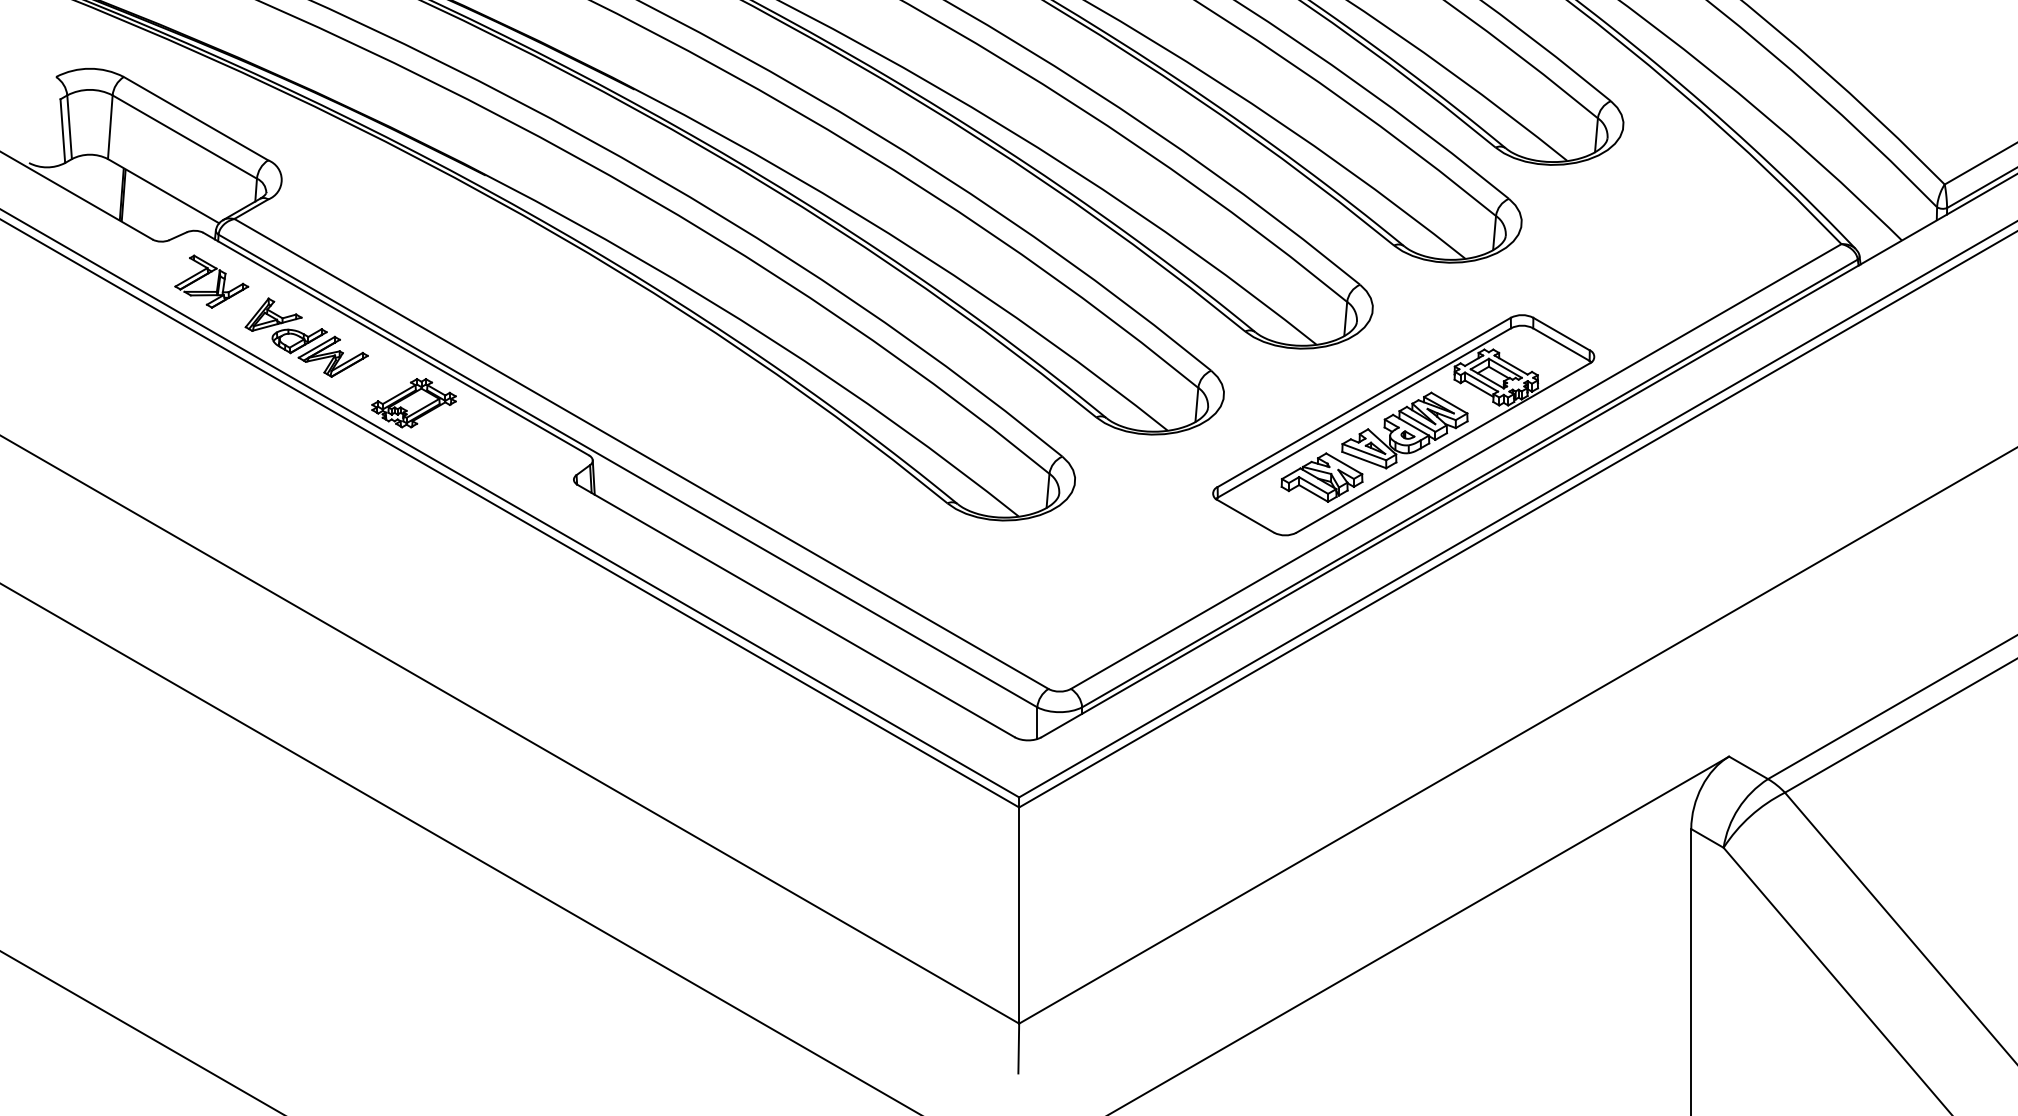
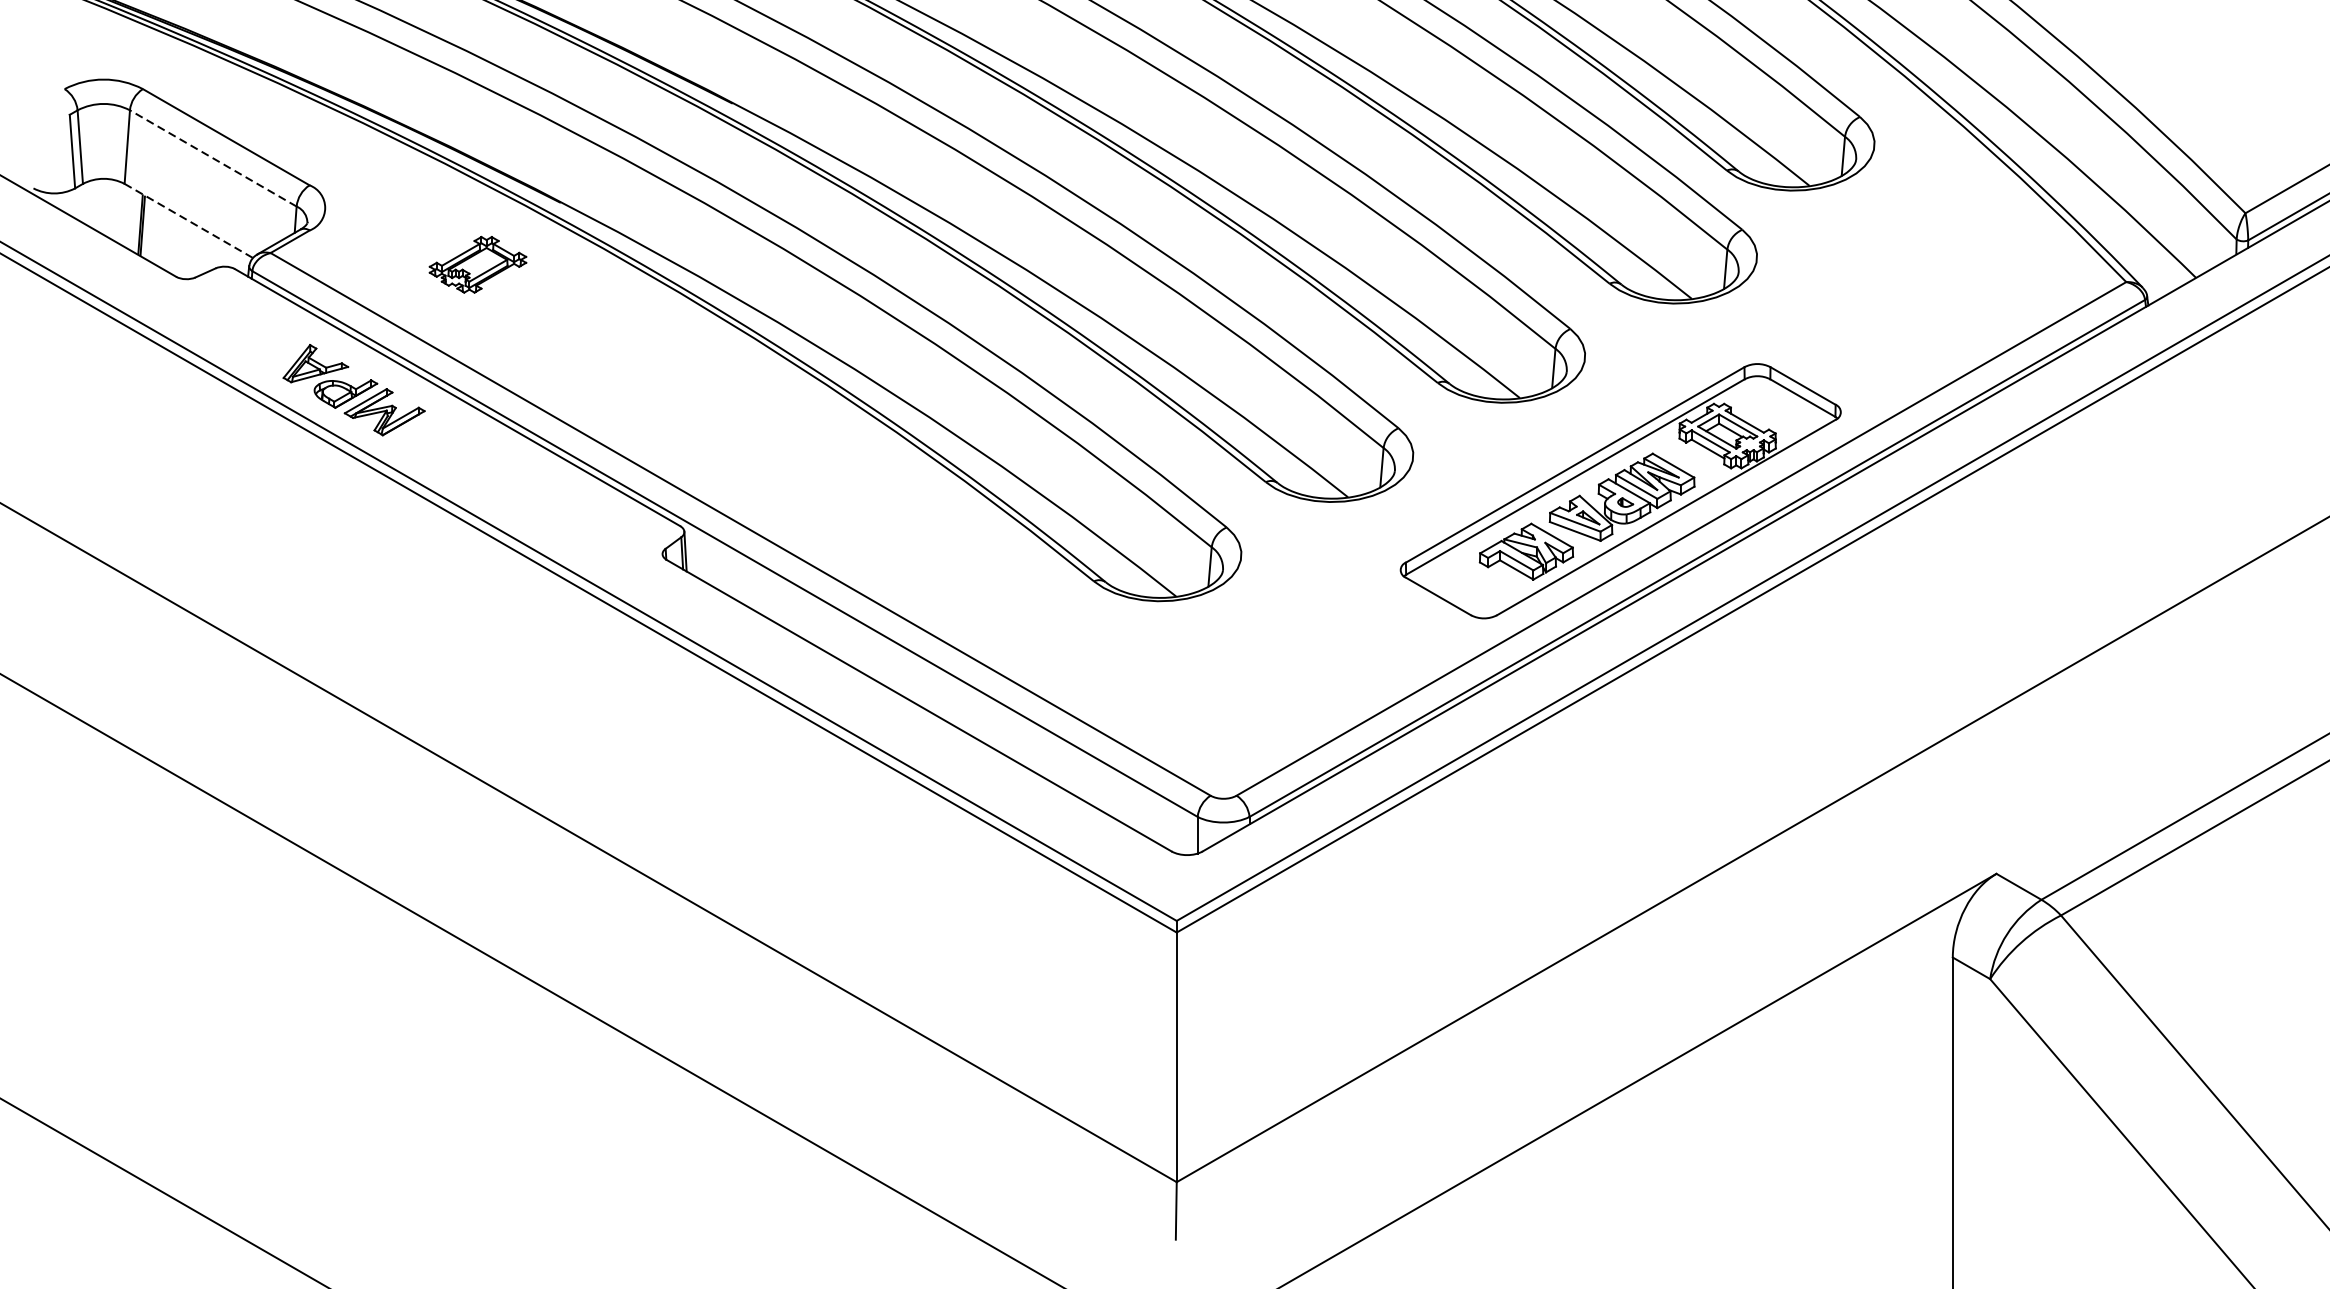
line: (184, 136) -> (212, 157), solid -> dashed
line: (164, 191) -> (189, 221), solid -> dashed
part: (211, 281) -> (244, 325), removed
part: (413, 403) -> (477, 265), moved

